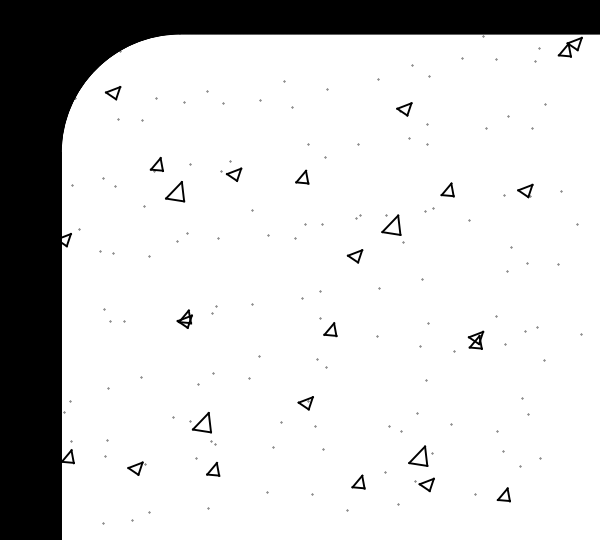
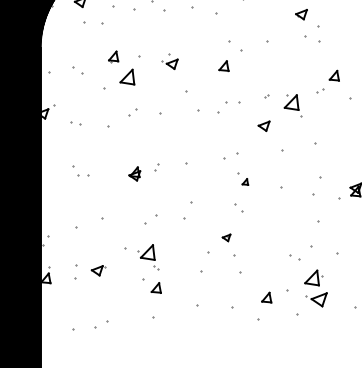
part: (330, 329) -> (245, 181), size x0.6
part: (305, 403) -> (226, 238), size x0.7
part: (136, 468) -> (98, 270), moved
part: (424, 484) -> (316, 299), size x1.4

